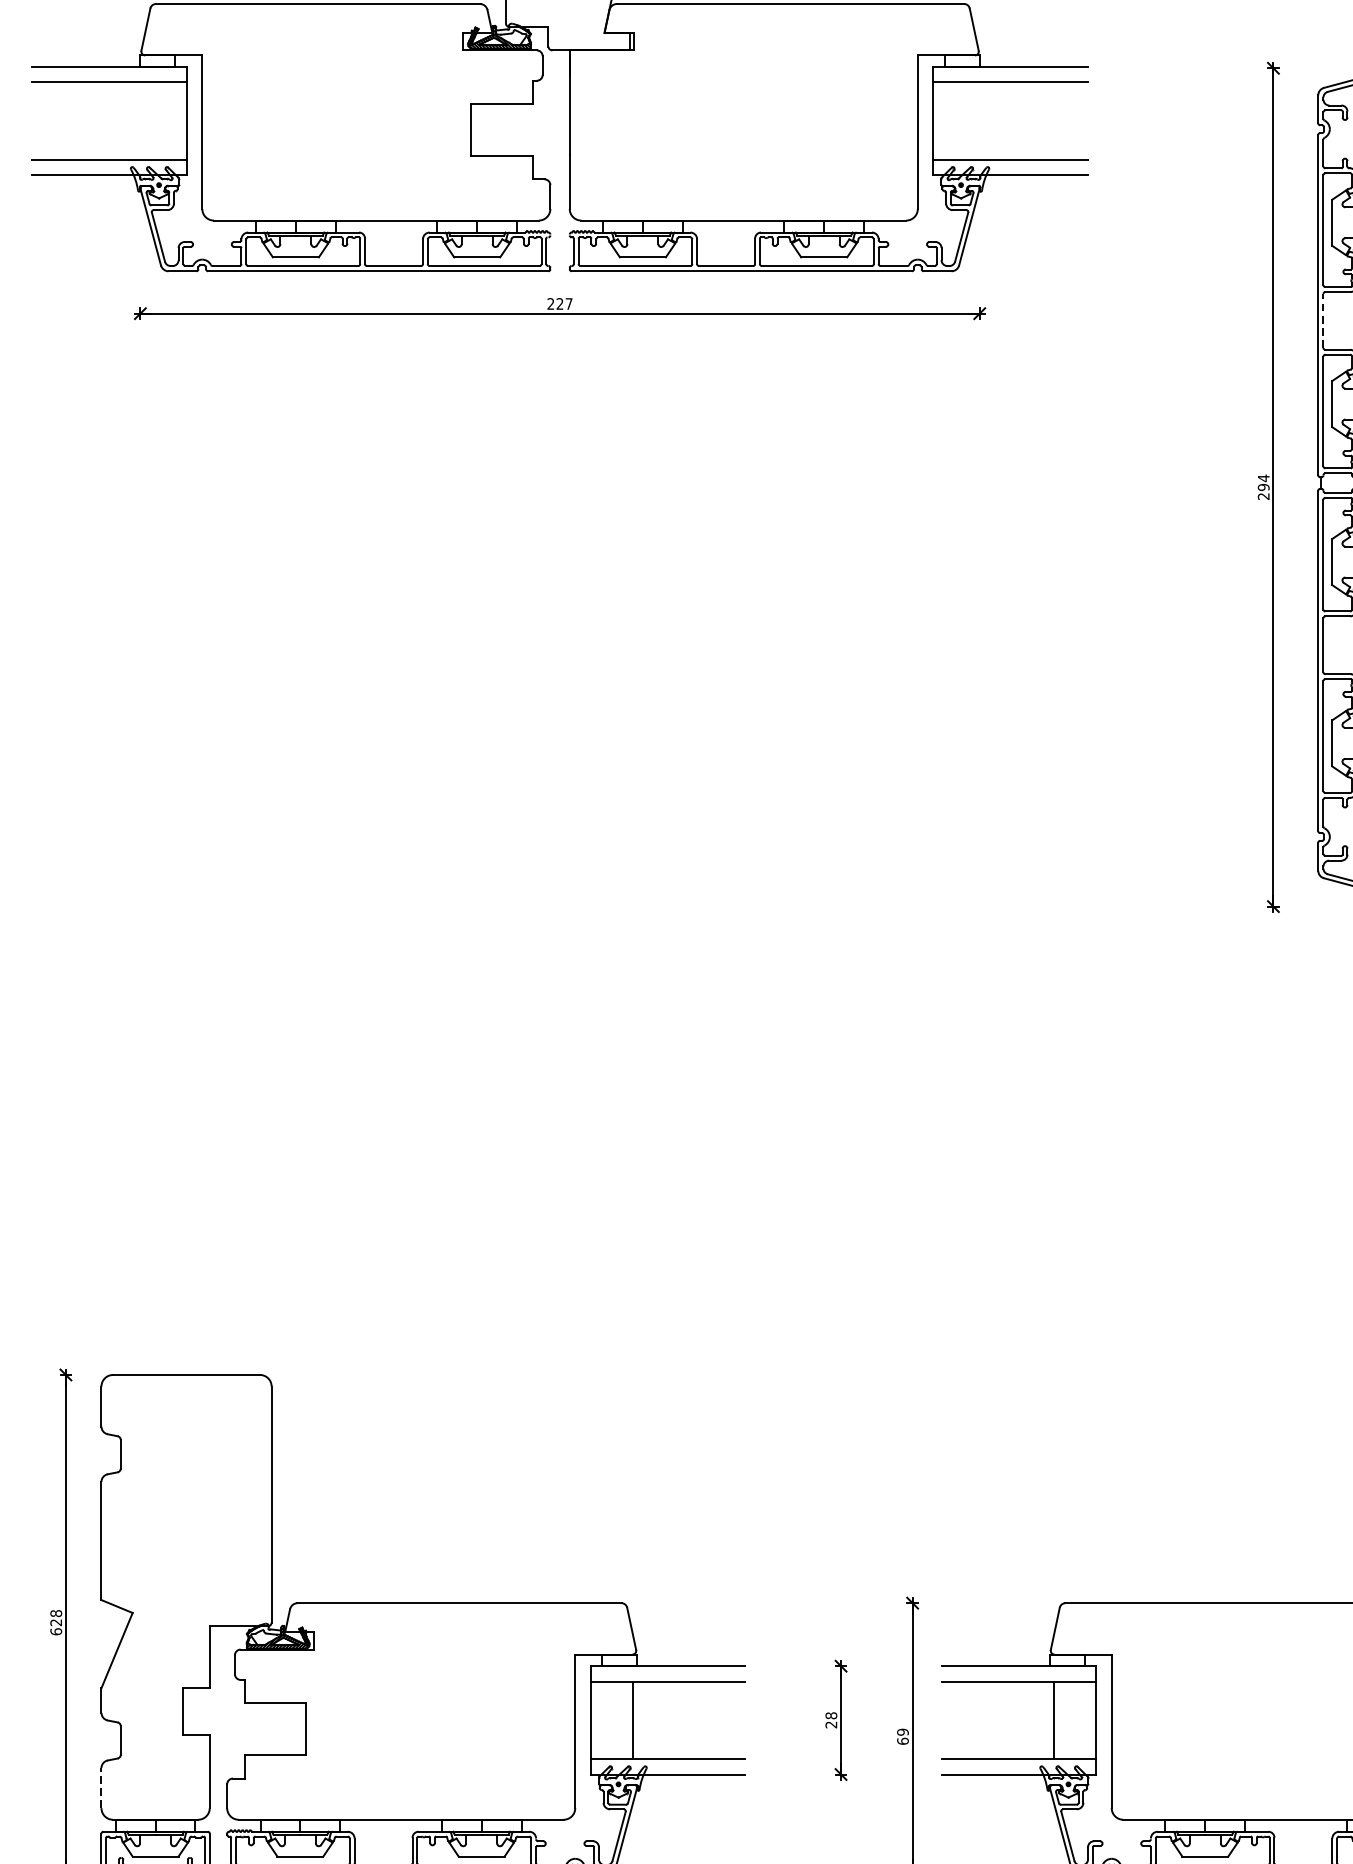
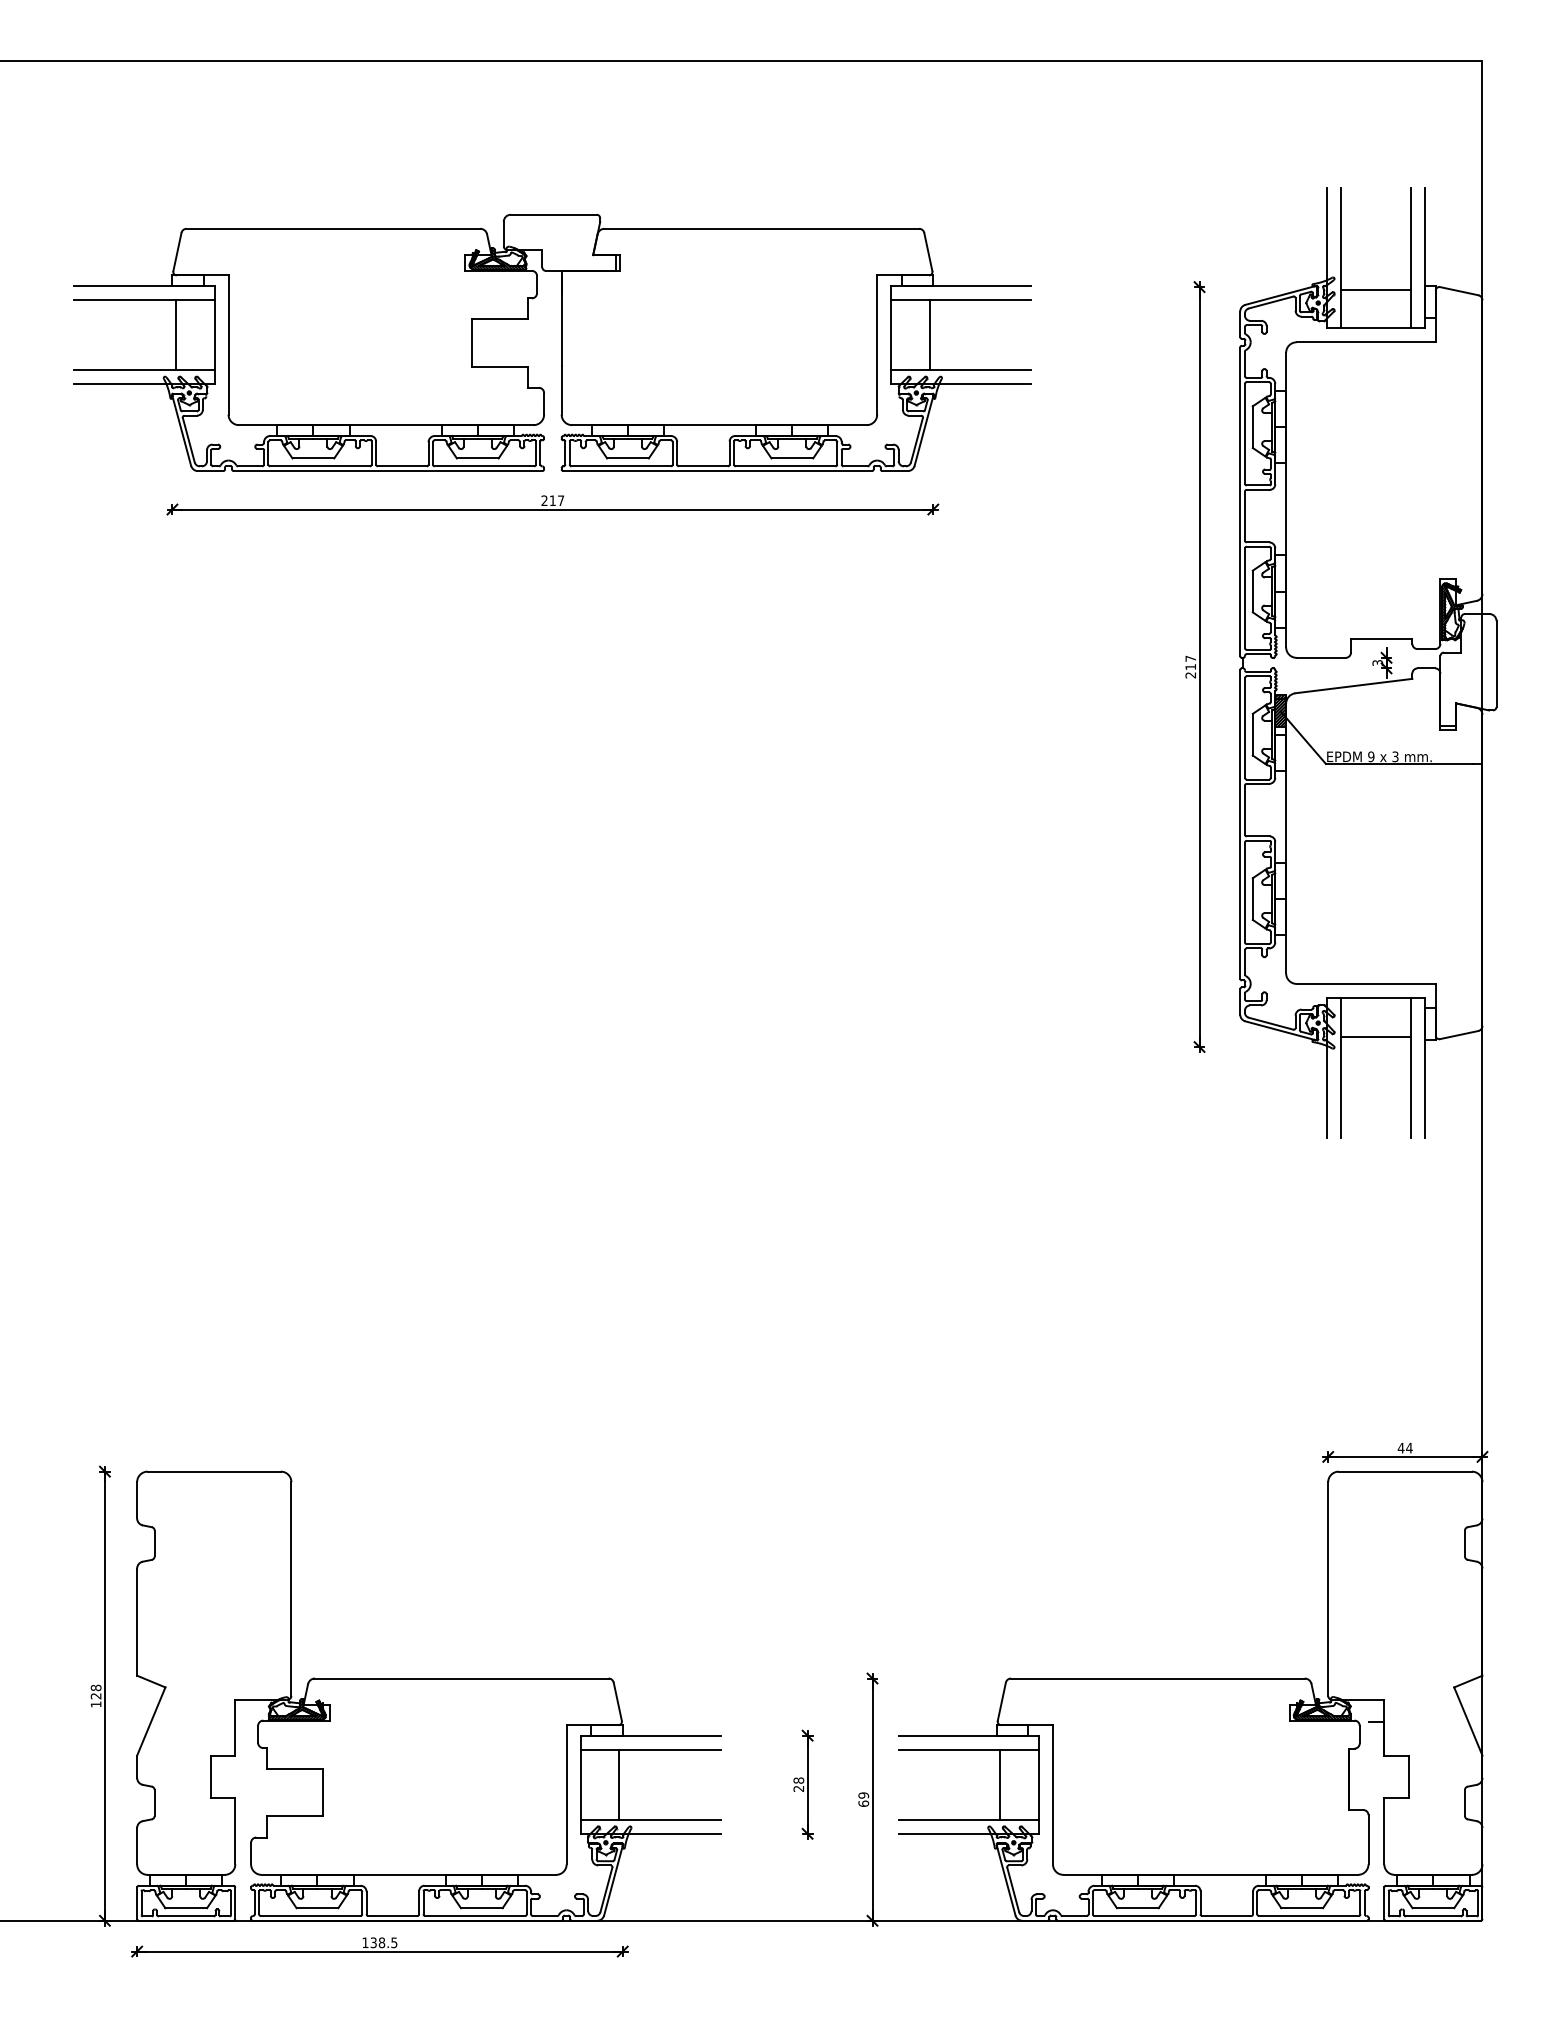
line: (143, 120) -> (175, 334), added
line: (975, 120) -> (929, 334), added
text: (559, 303) -> (552, 500), 227 -> 217
line: (1322, 320) -> (1244, 515), dashed -> solid
text: (1263, 482) -> (1190, 662), 294 -> 217
text: (55, 1631) -> (95, 1704), 628 -> 128
line: (101, 1787) -> (137, 1845), dashed -> solid

